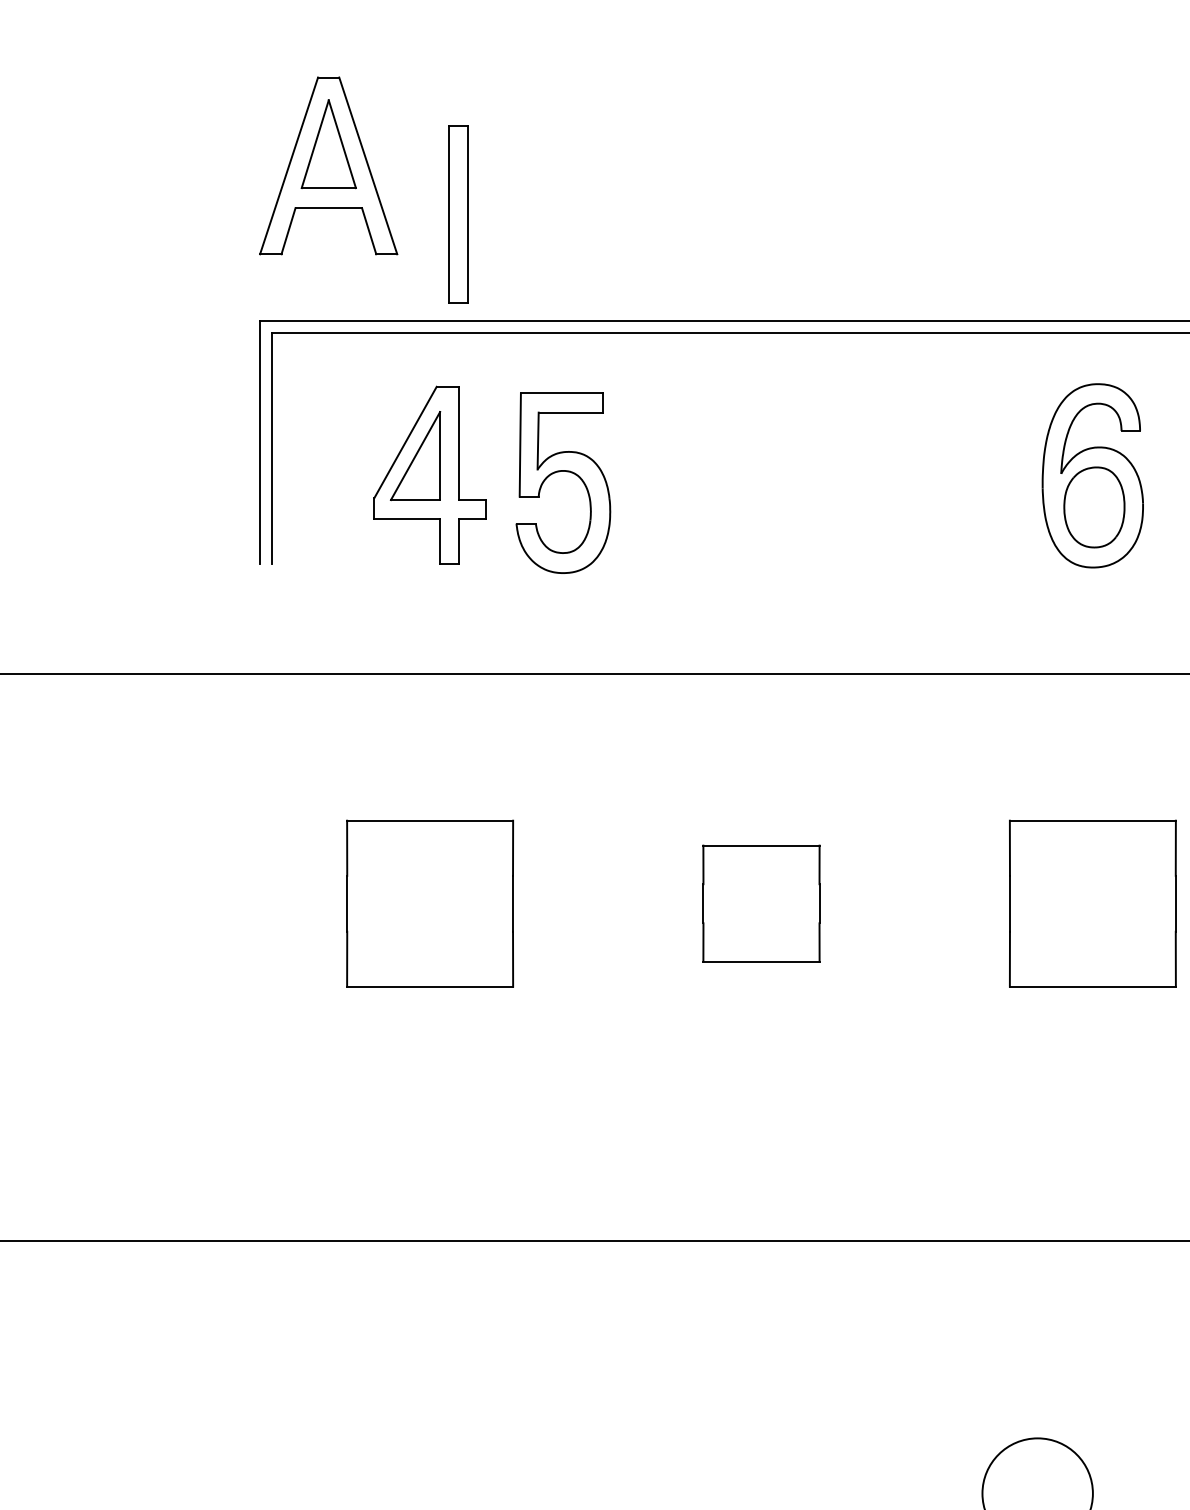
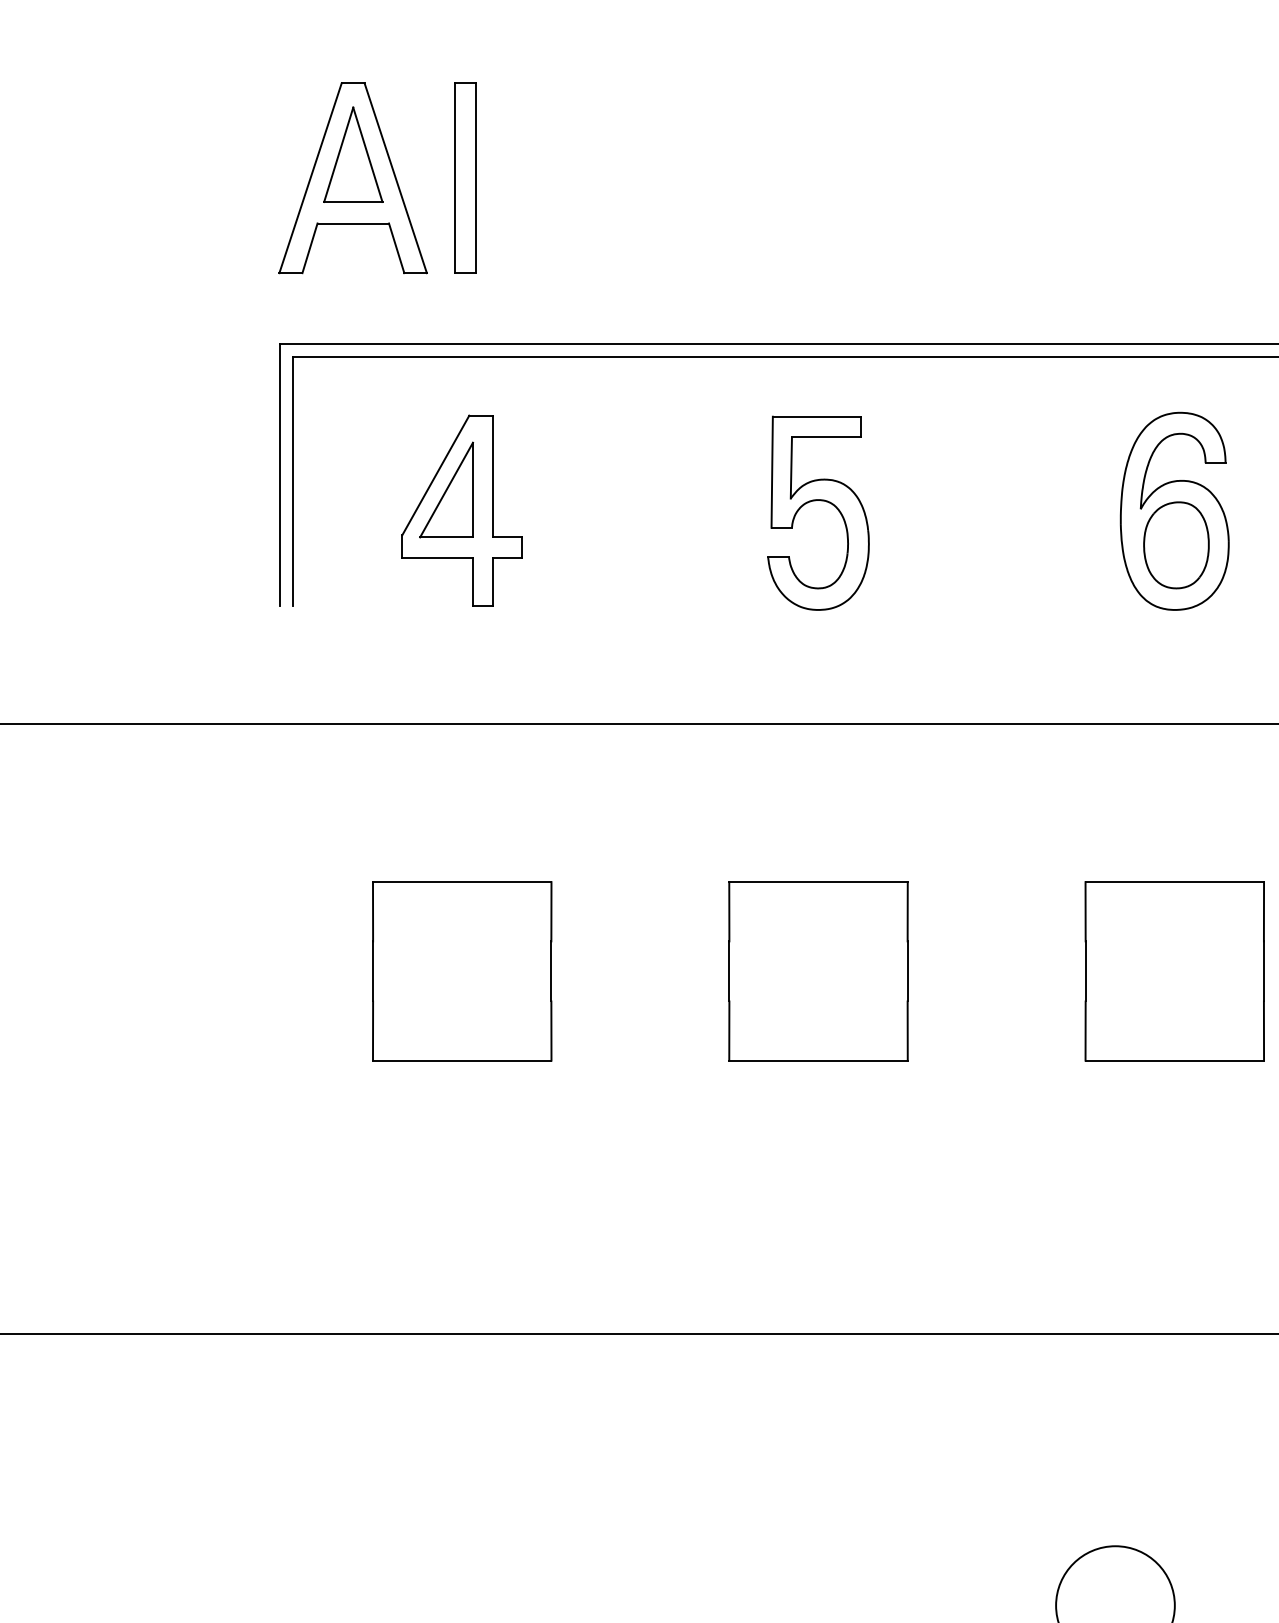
part: (458, 213) -> (465, 177), moved
part: (560, 472) -> (815, 501), moved
part: (761, 903) -> (818, 971), size x1.43

